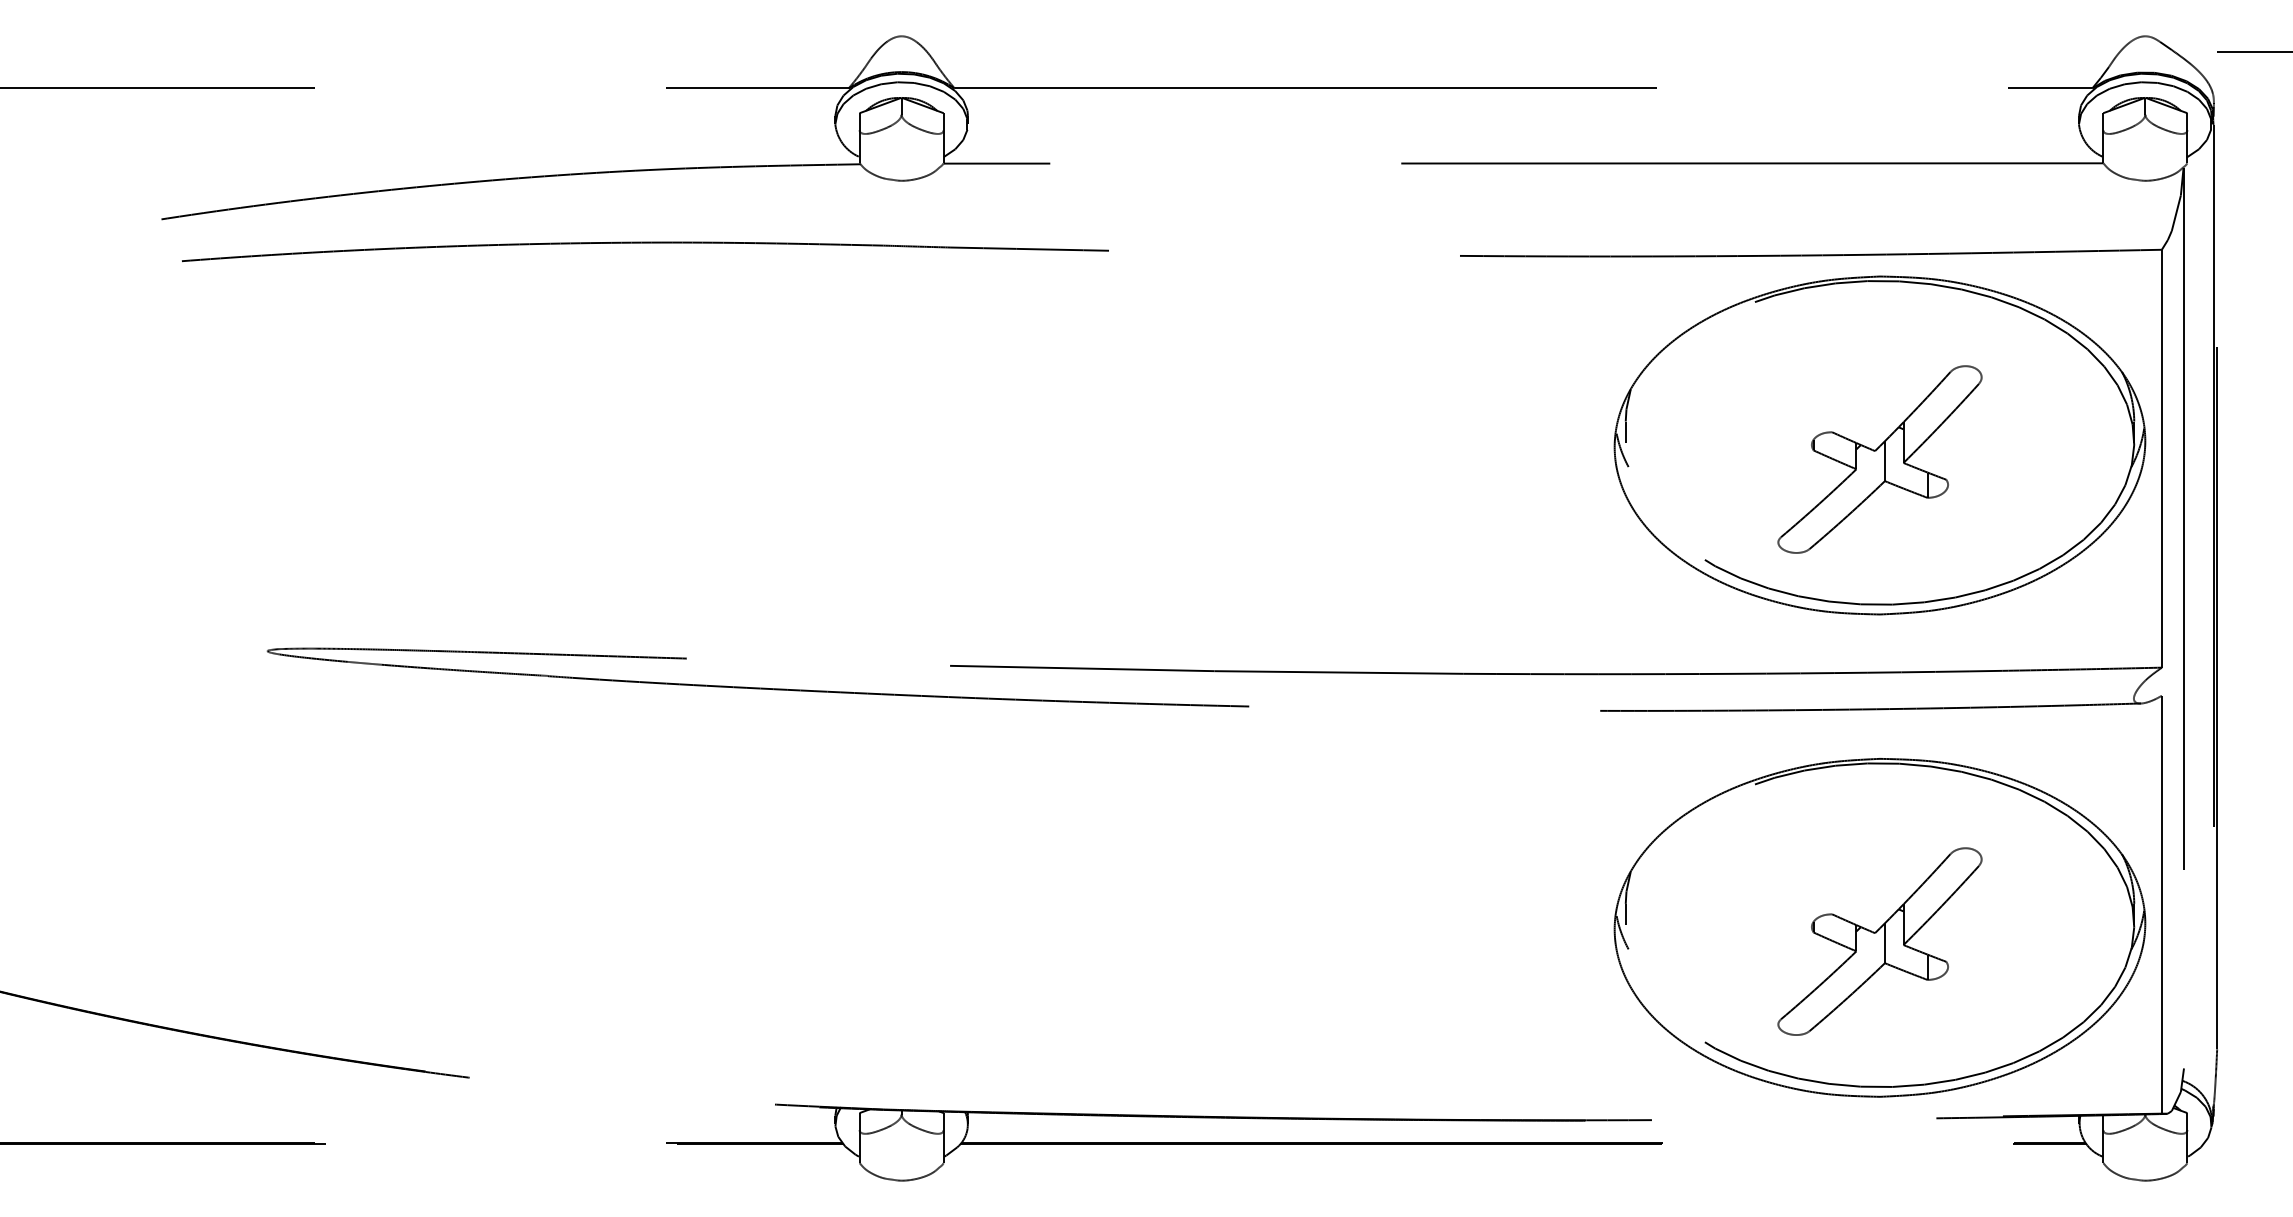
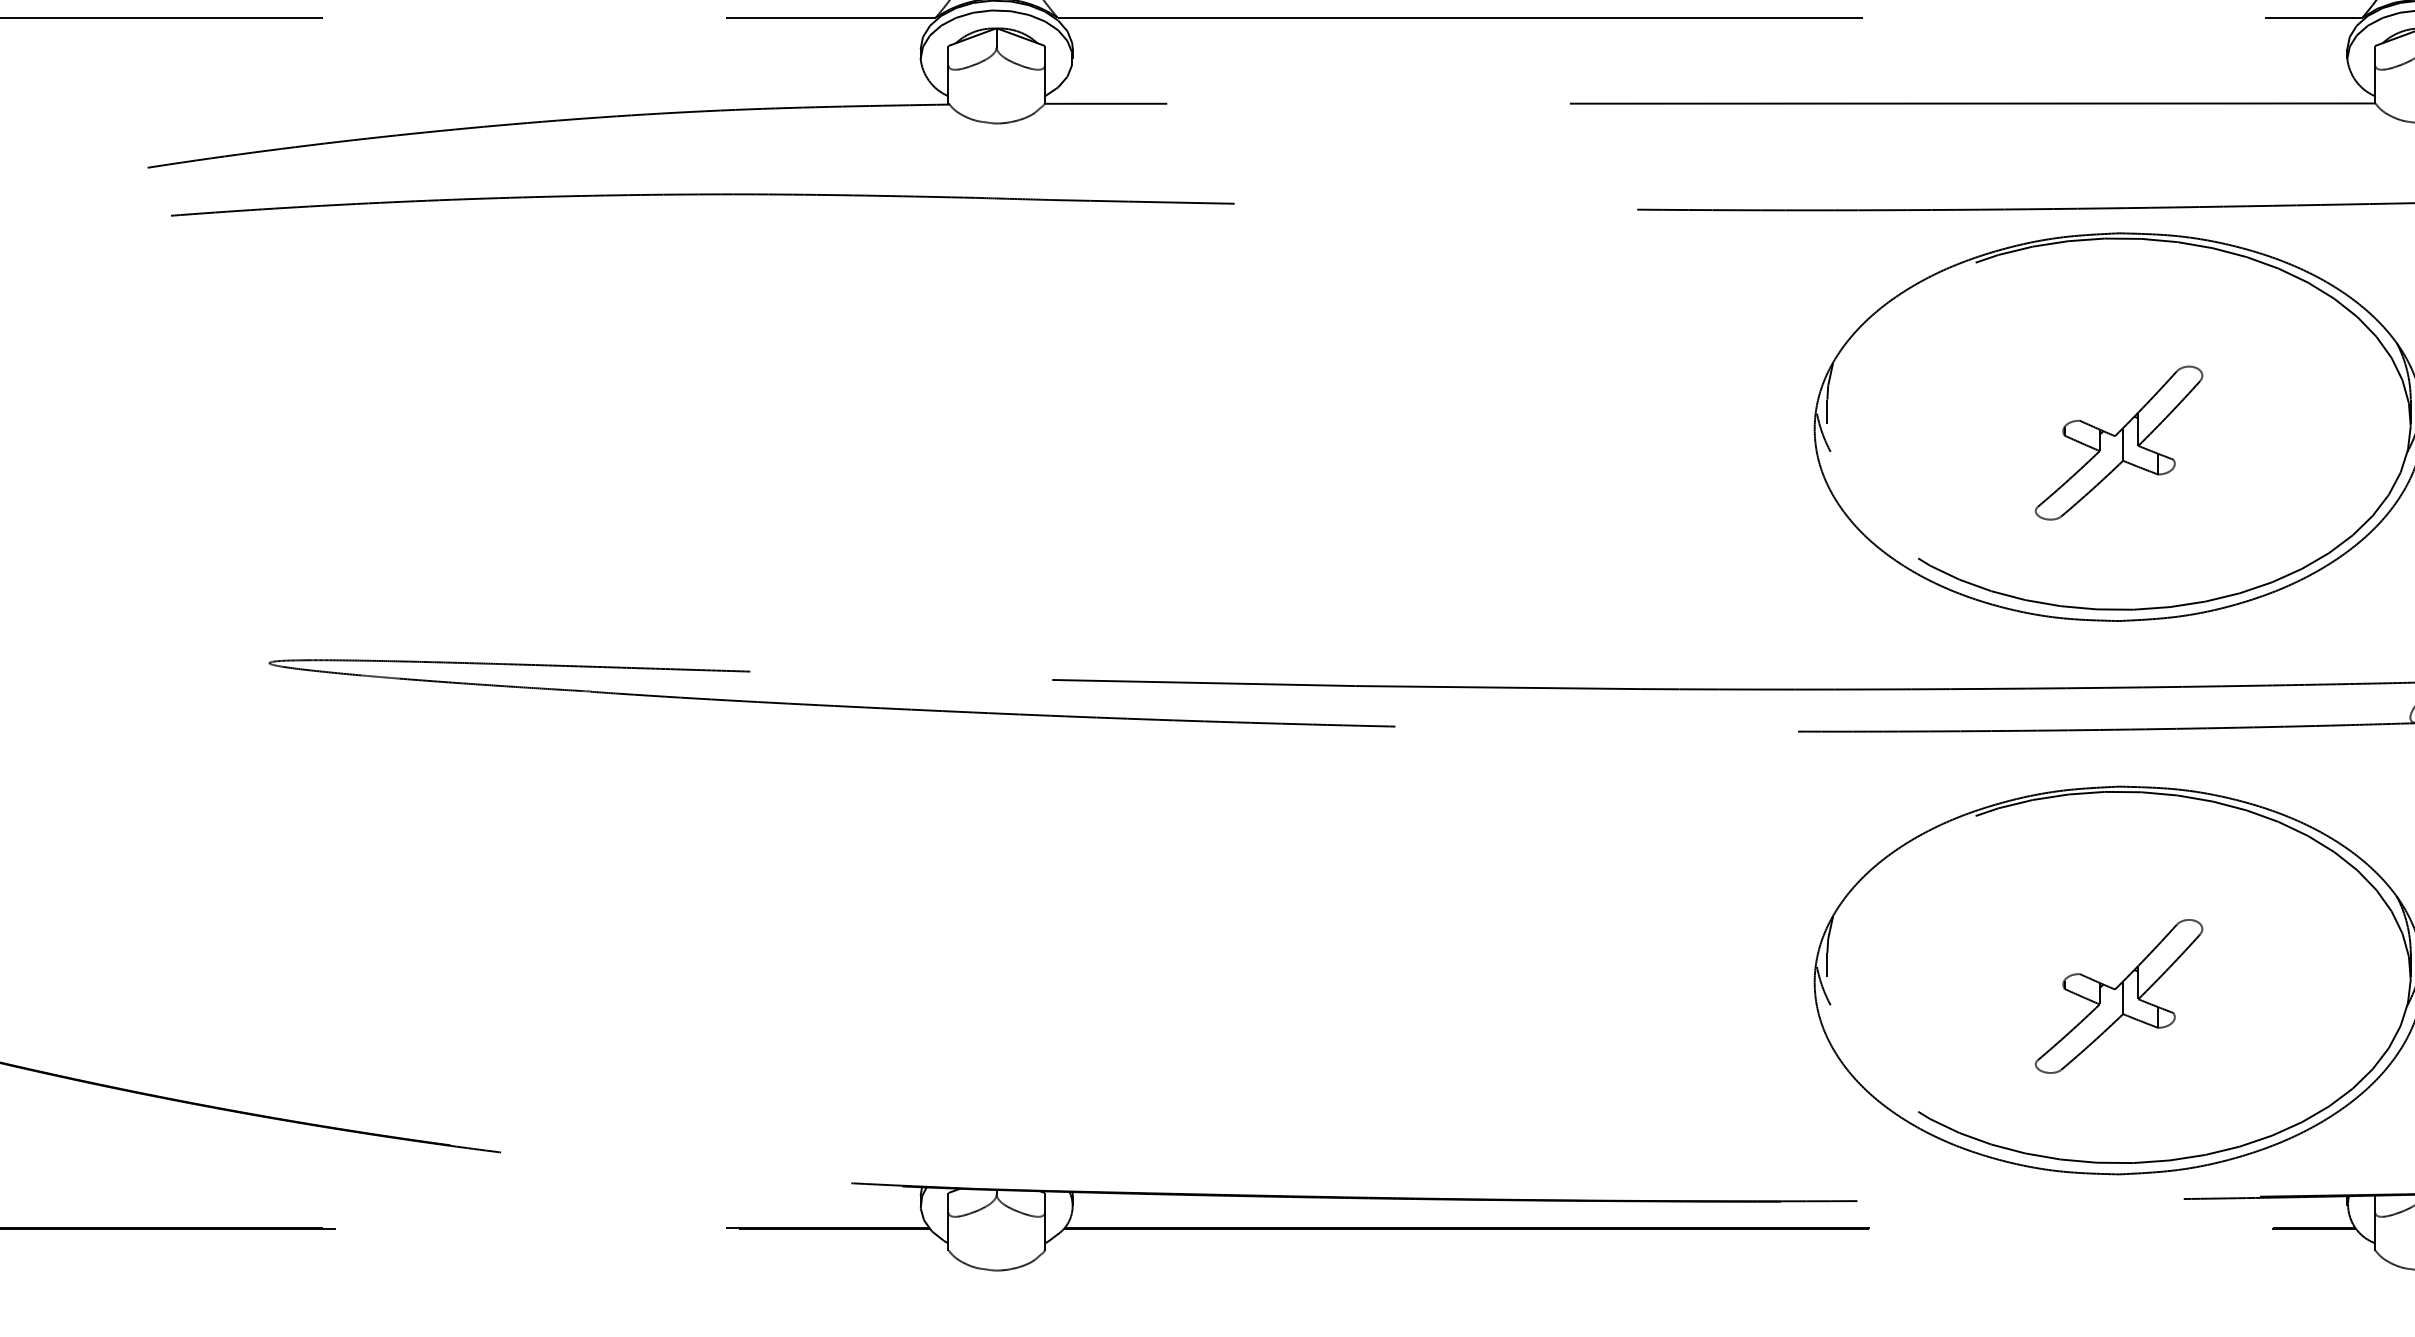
part: (1879, 458) -> (2118, 442), size x0.71
part: (1879, 941) -> (2118, 996), size x0.71

